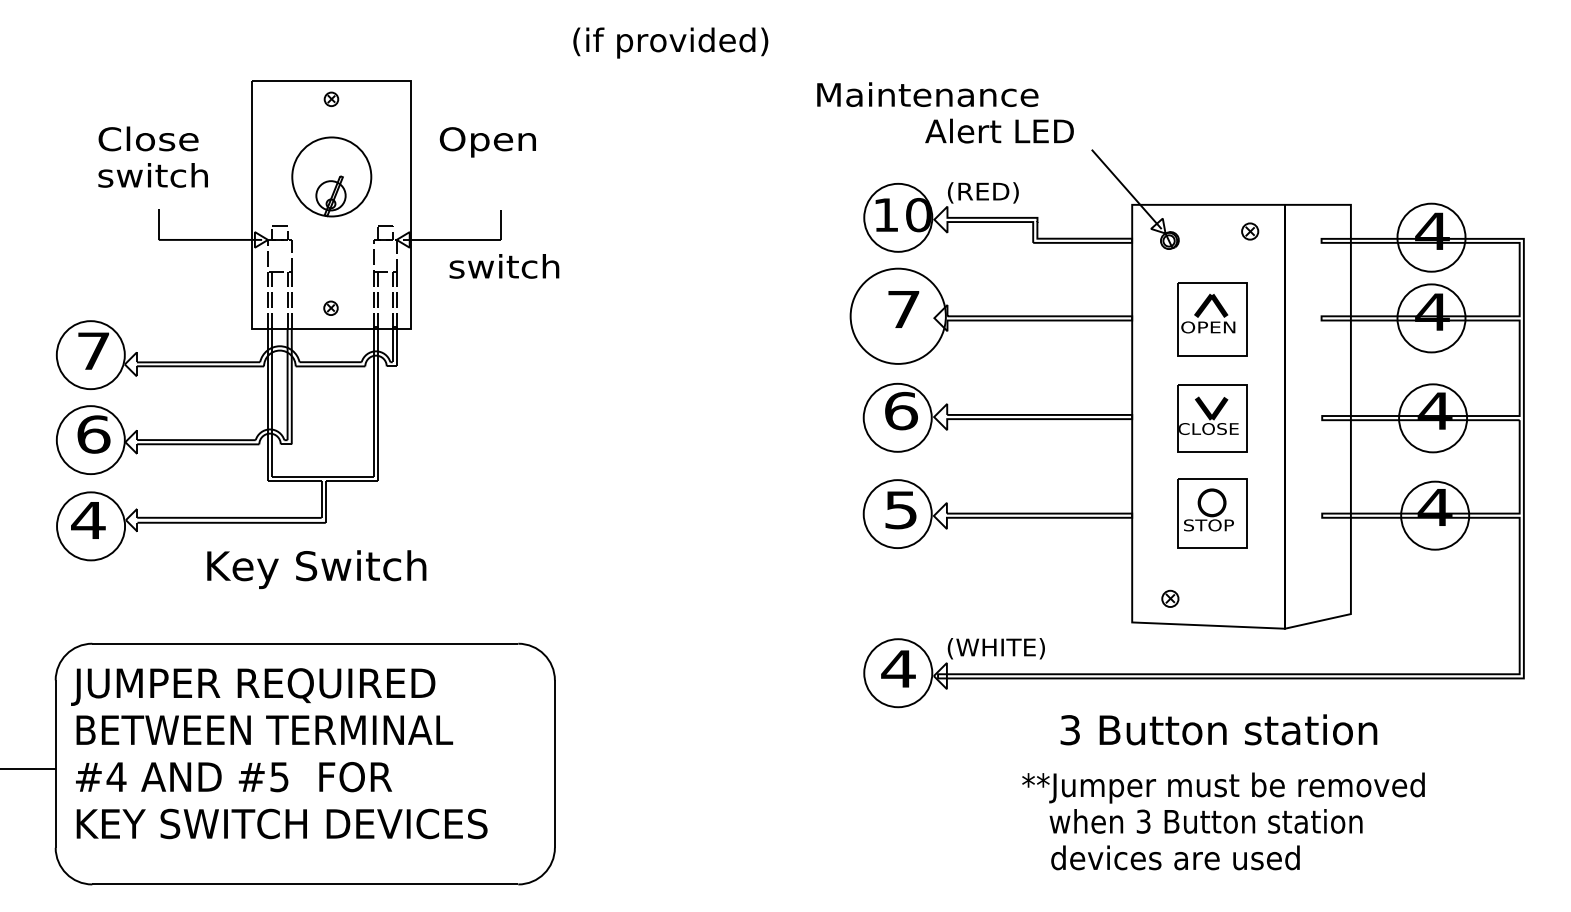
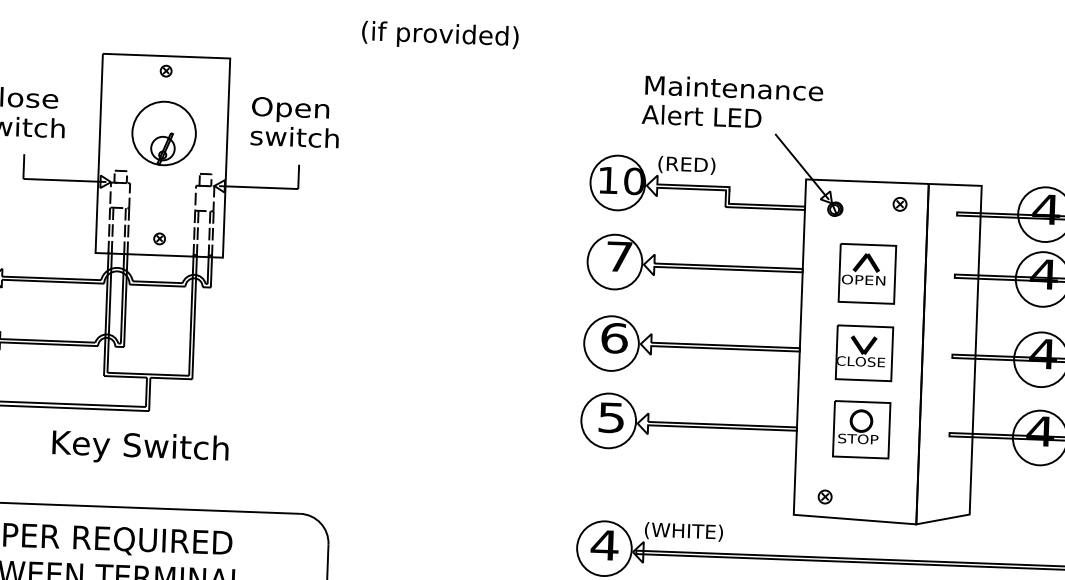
text: (927, 94) -> (734, 88), moved
text: (504, 266) -> (294, 137), moved
circle: (898, 316) -> (615, 262), size x0.71

